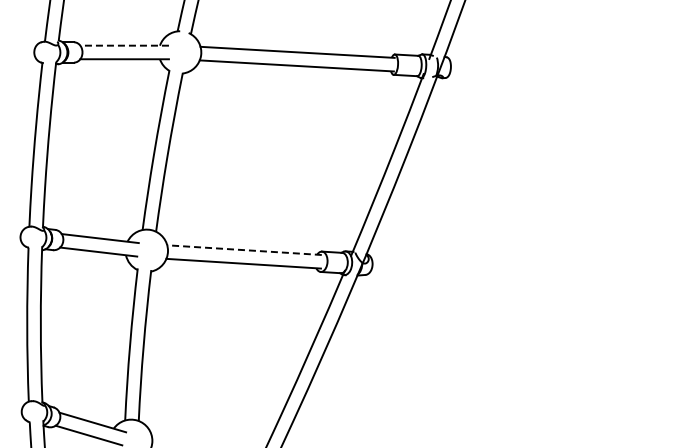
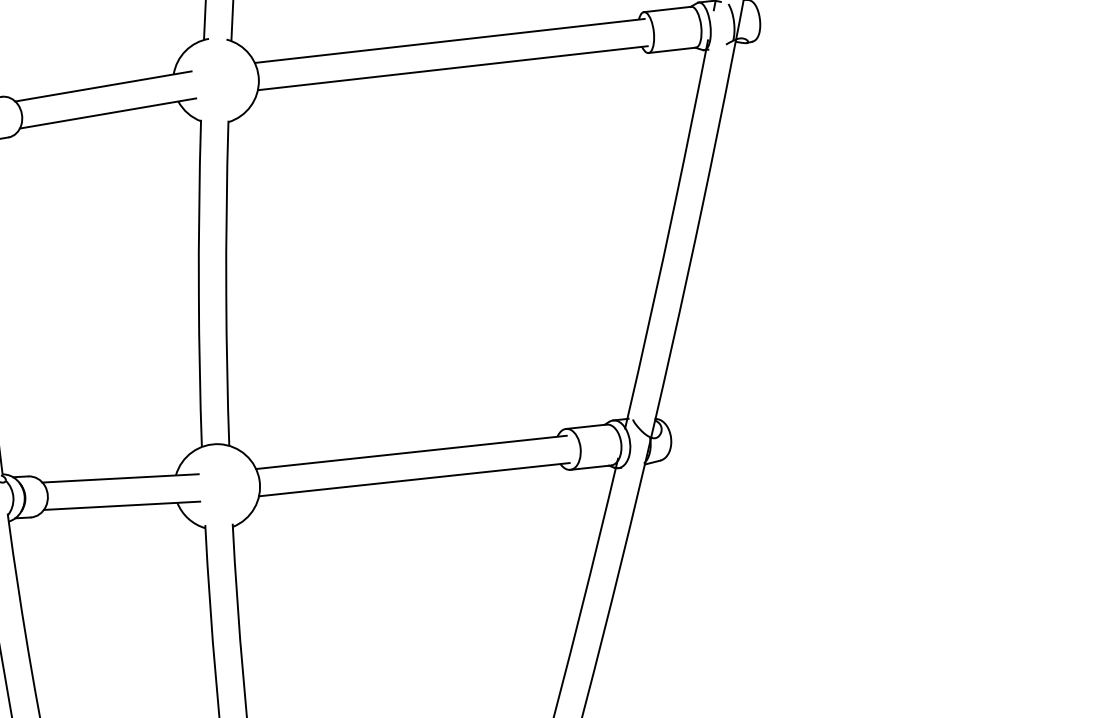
line: (124, 45) -> (103, 86), dashed -> solid
line: (244, 250) -> (411, 453), dashed -> solid

